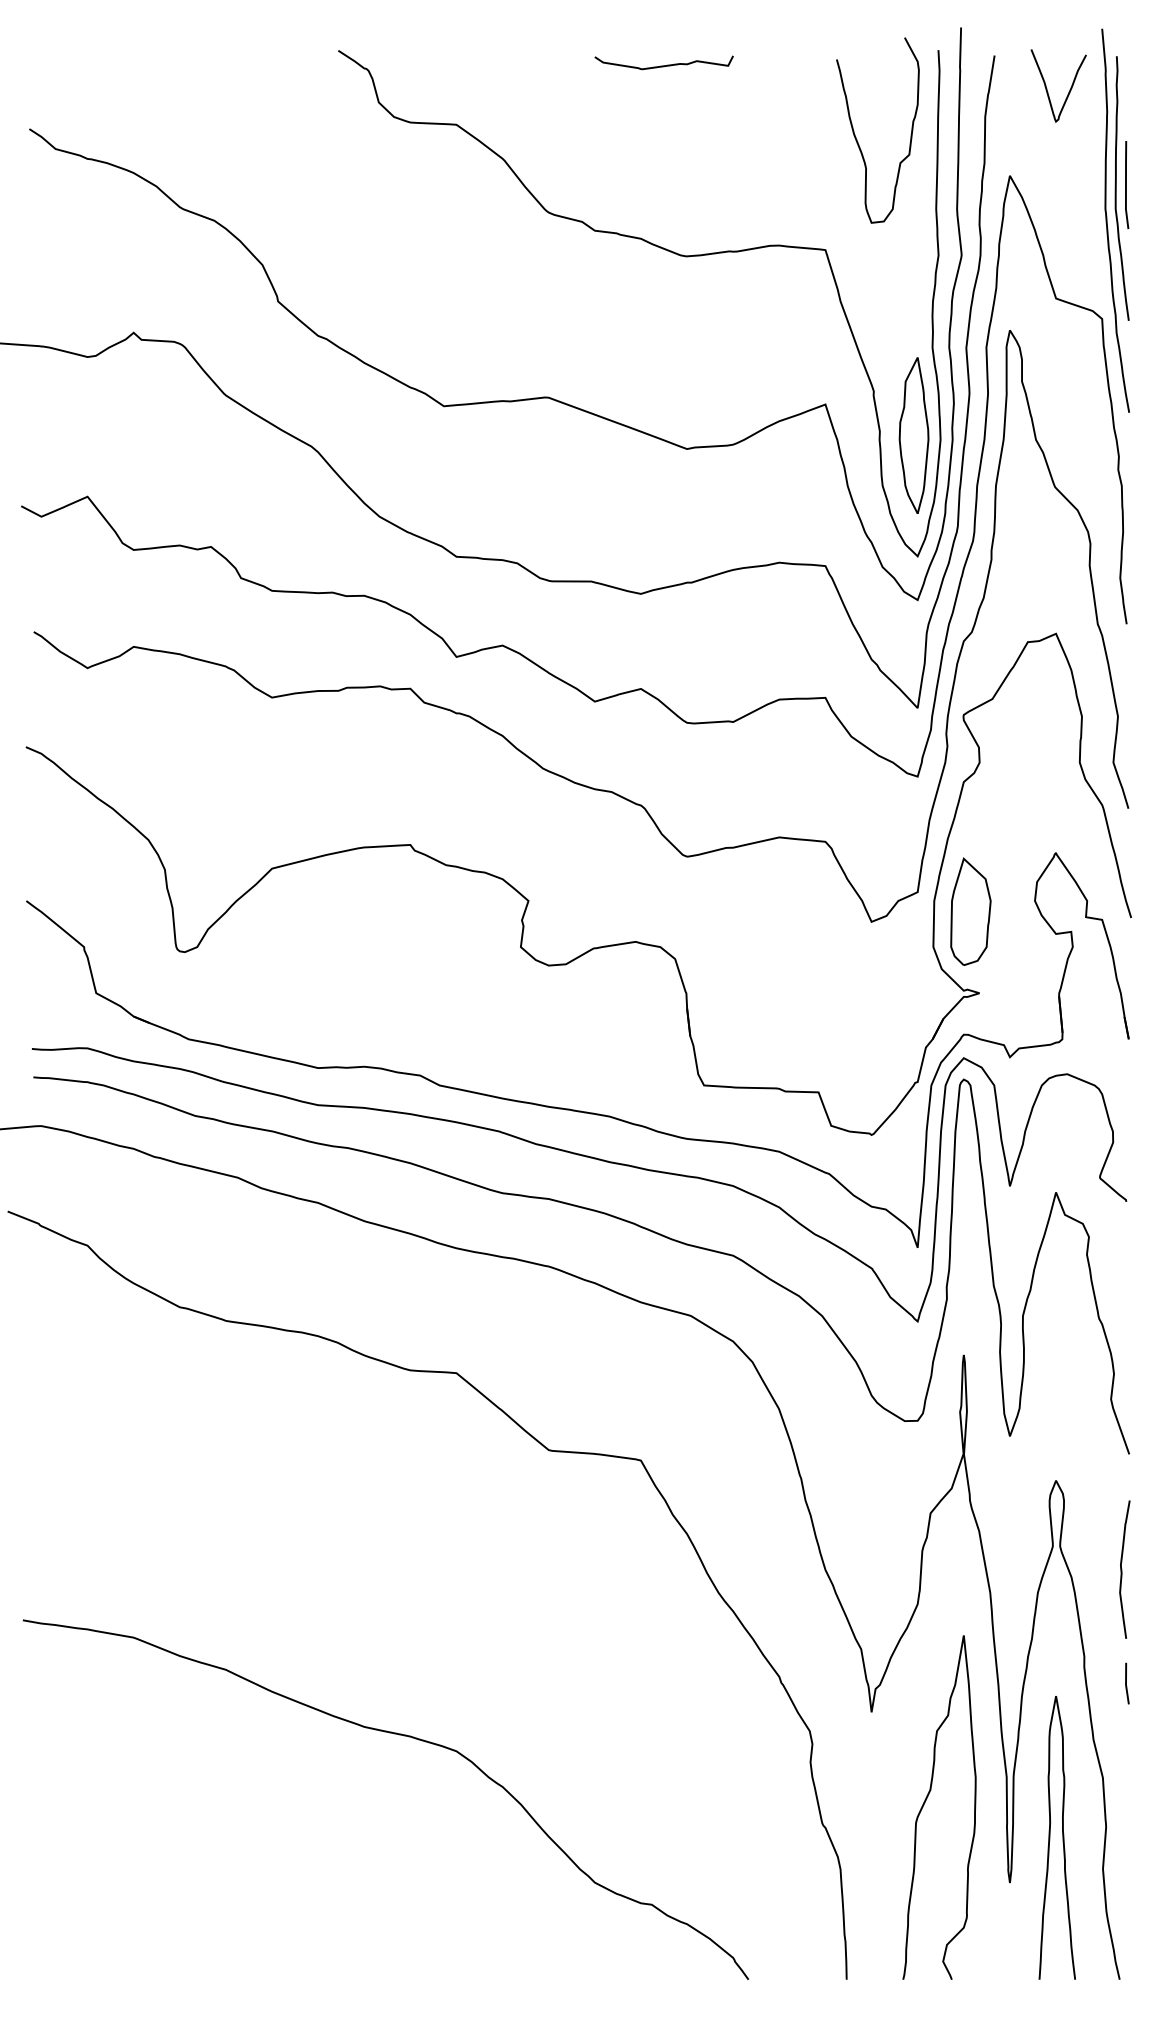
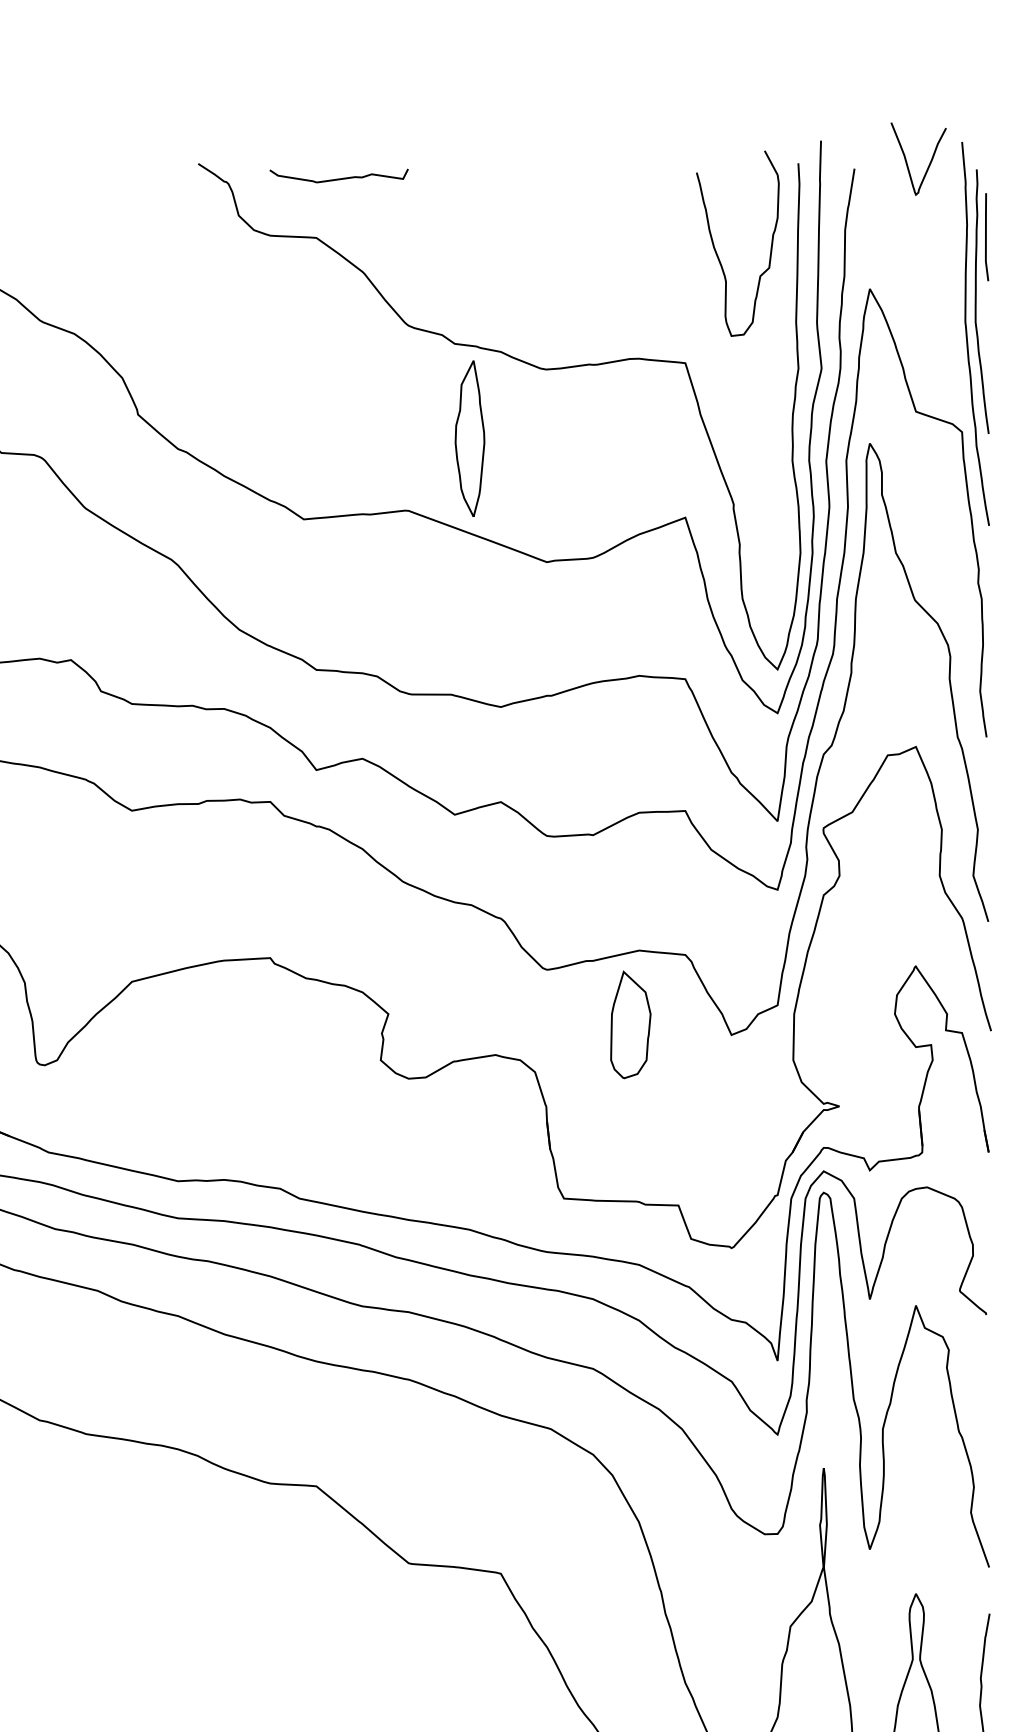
curve: (663, 65) -> (338, 178), moved
curve: (1047, 88) -> (907, 161), moved
curve: (1126, 184) -> (986, 236), moved
part: (913, 435) -> (469, 438), moved
part: (970, 911) -> (630, 1024), moved

